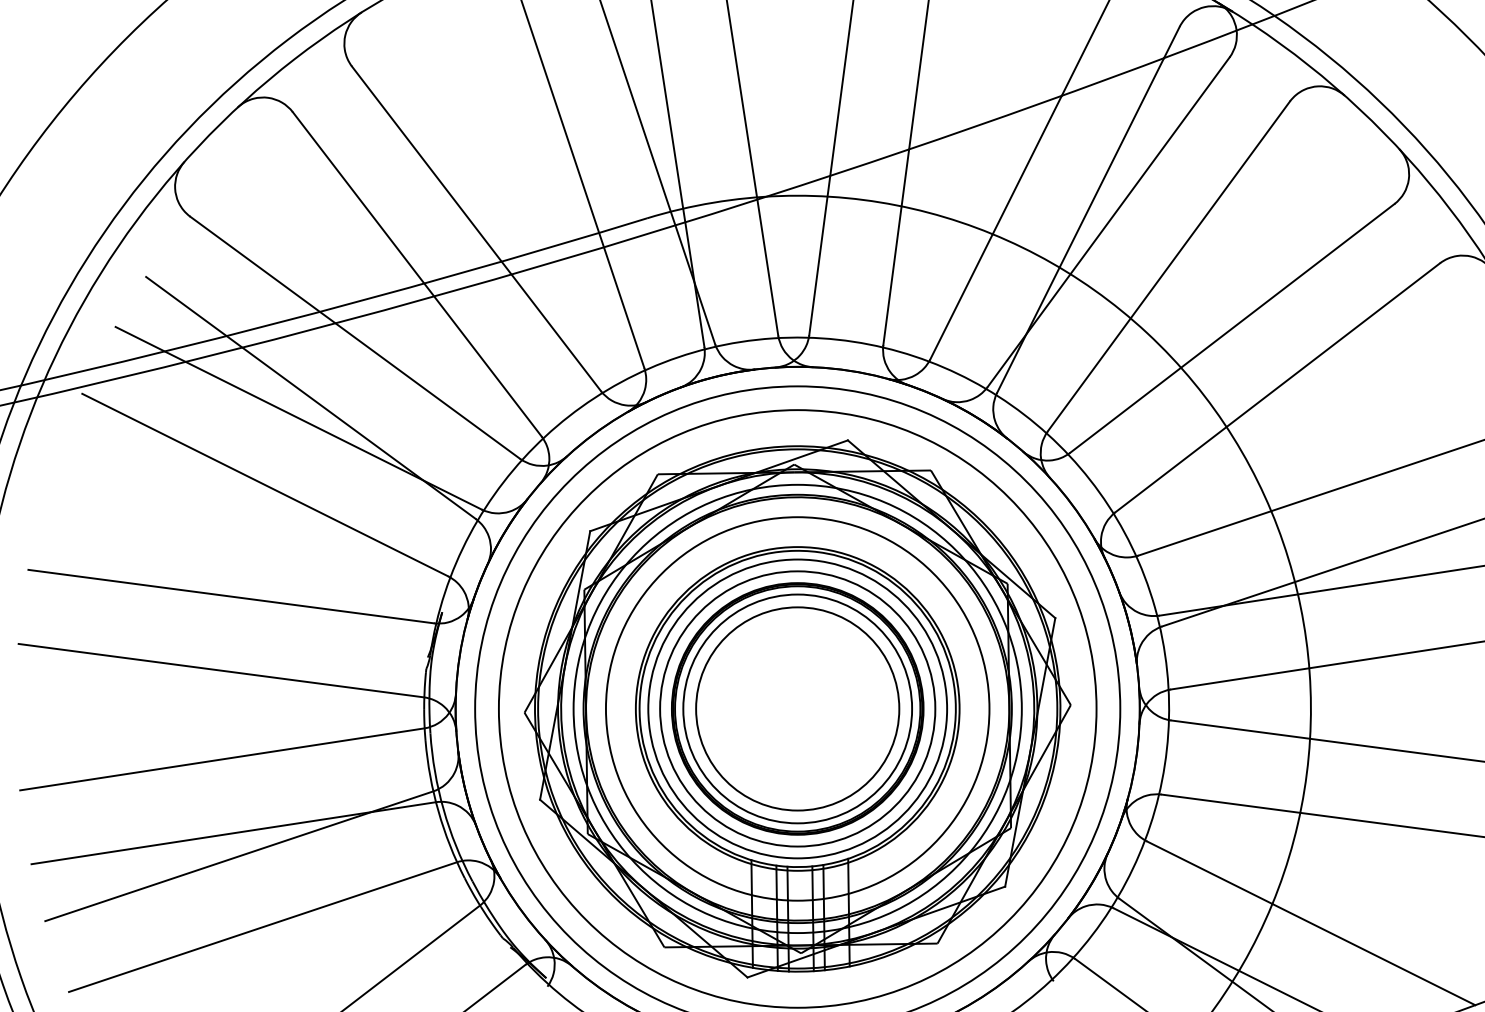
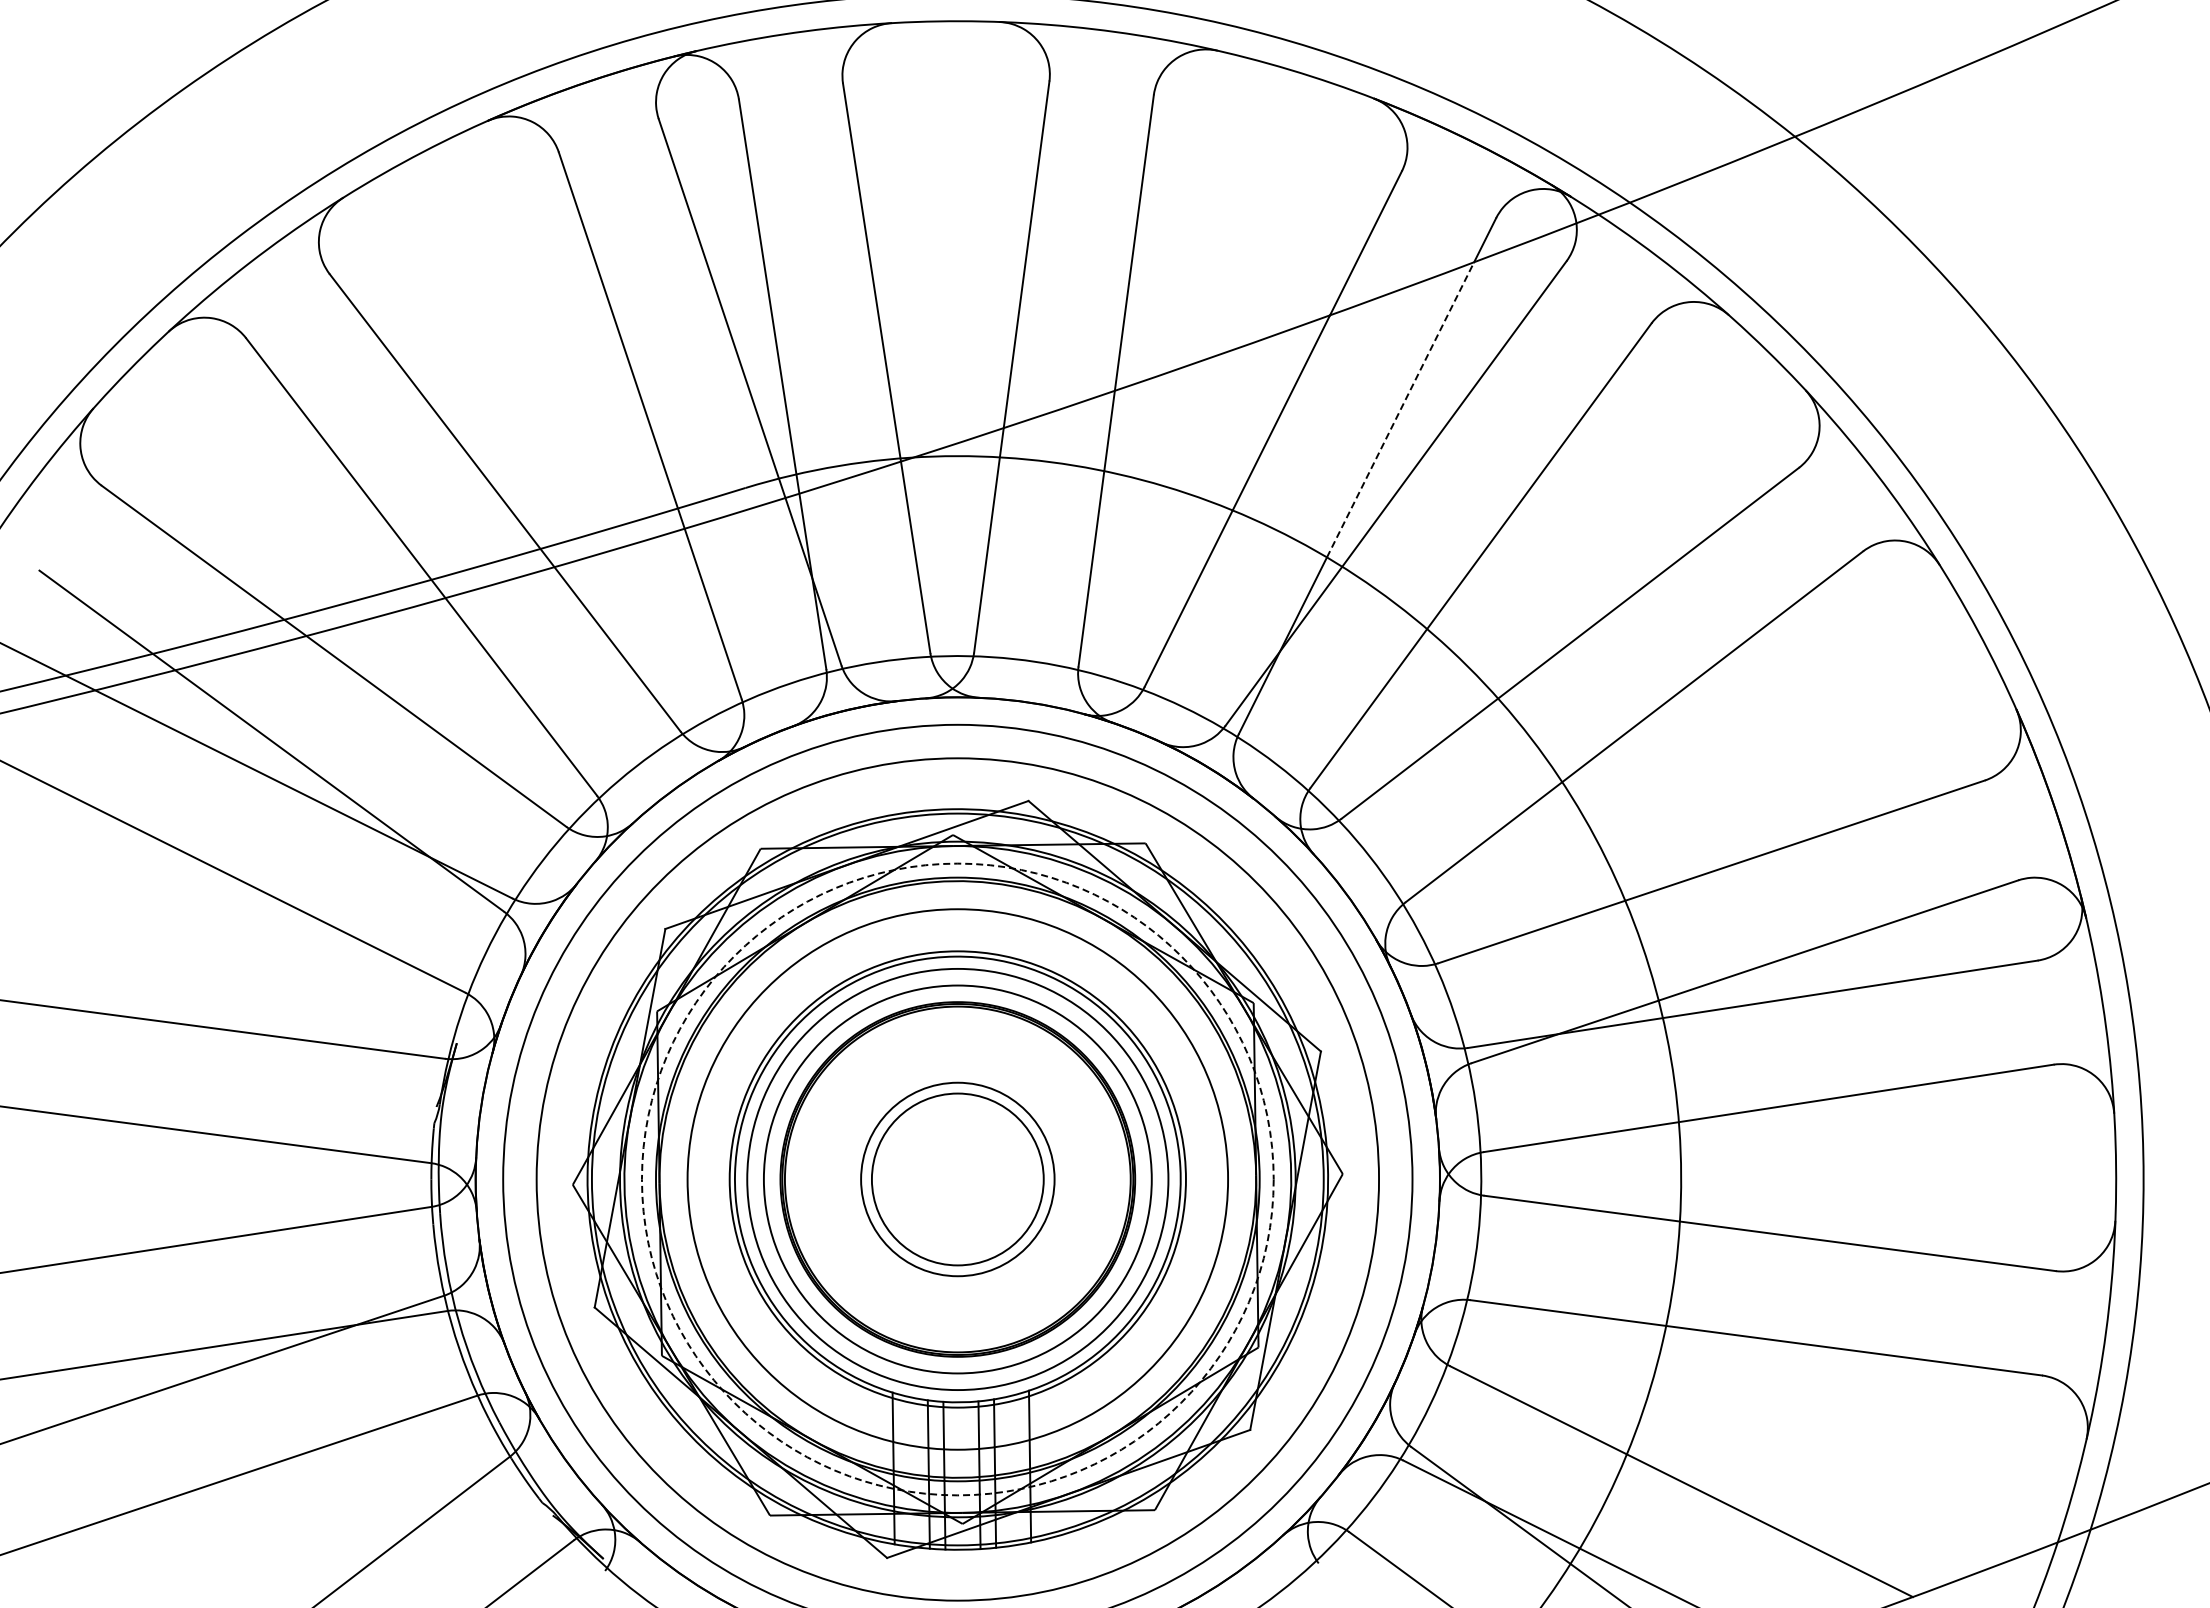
line: (1111, 162) -> (1400, 409), solid -> dashed
circle: (797, 708) -> (957, 1179), size x0.6
circle: (797, 708) -> (957, 1179), size x0.6
circle: (797, 708) -> (957, 1179), solid -> dashed

